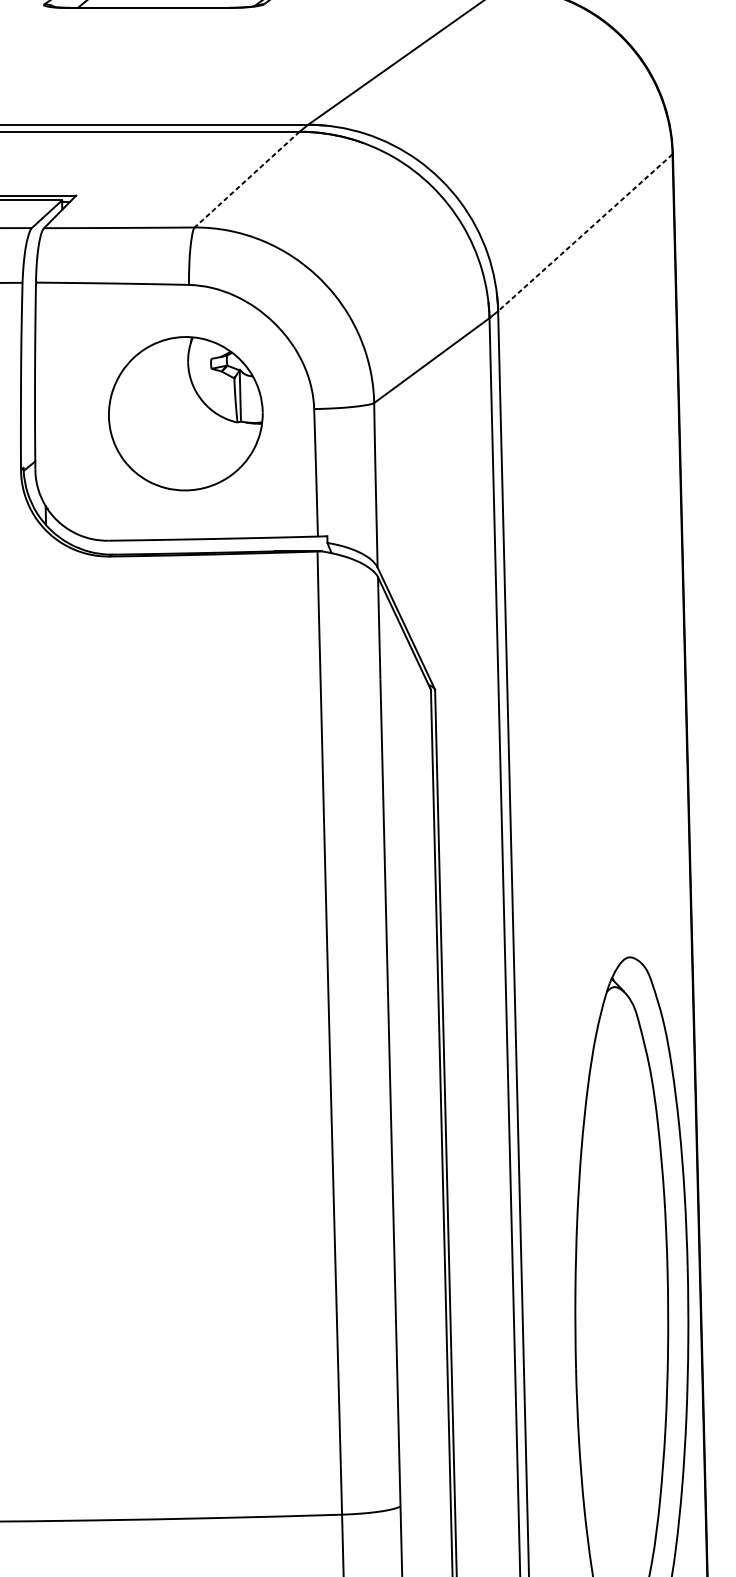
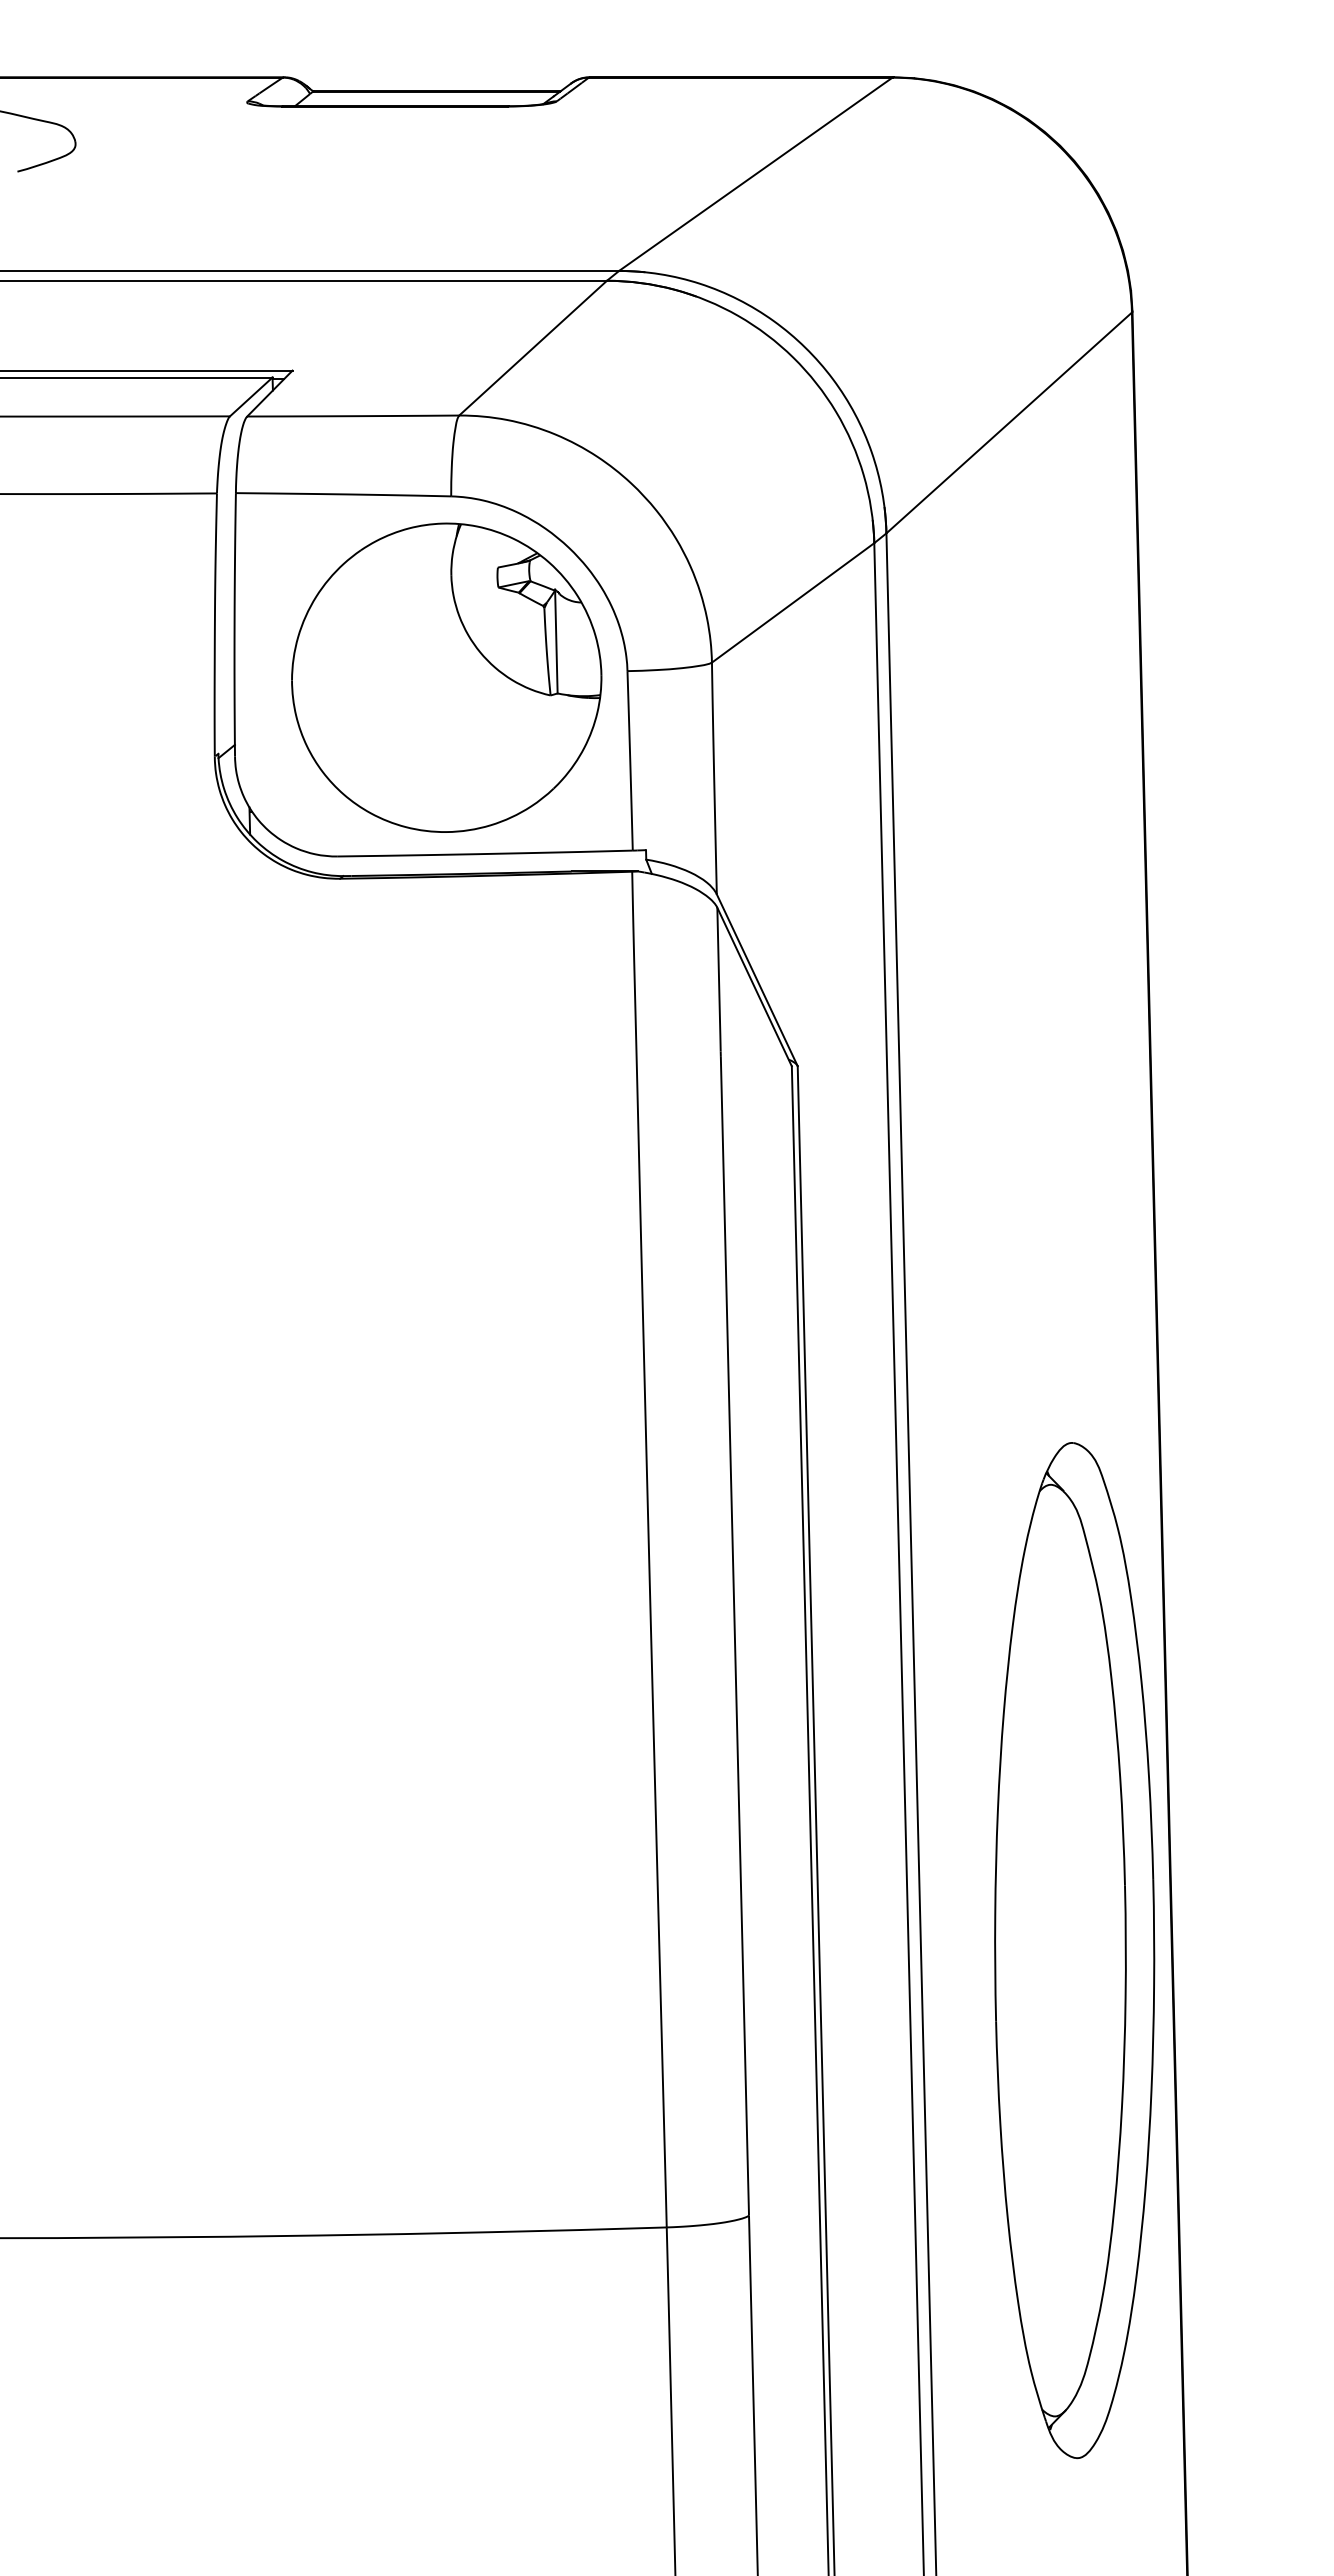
line: (247, 179) -> (533, 348), dashed -> solid
line: (584, 233) -> (1008, 423), dashed -> solid
part: (185, 413) -> (446, 677), size x1.43

